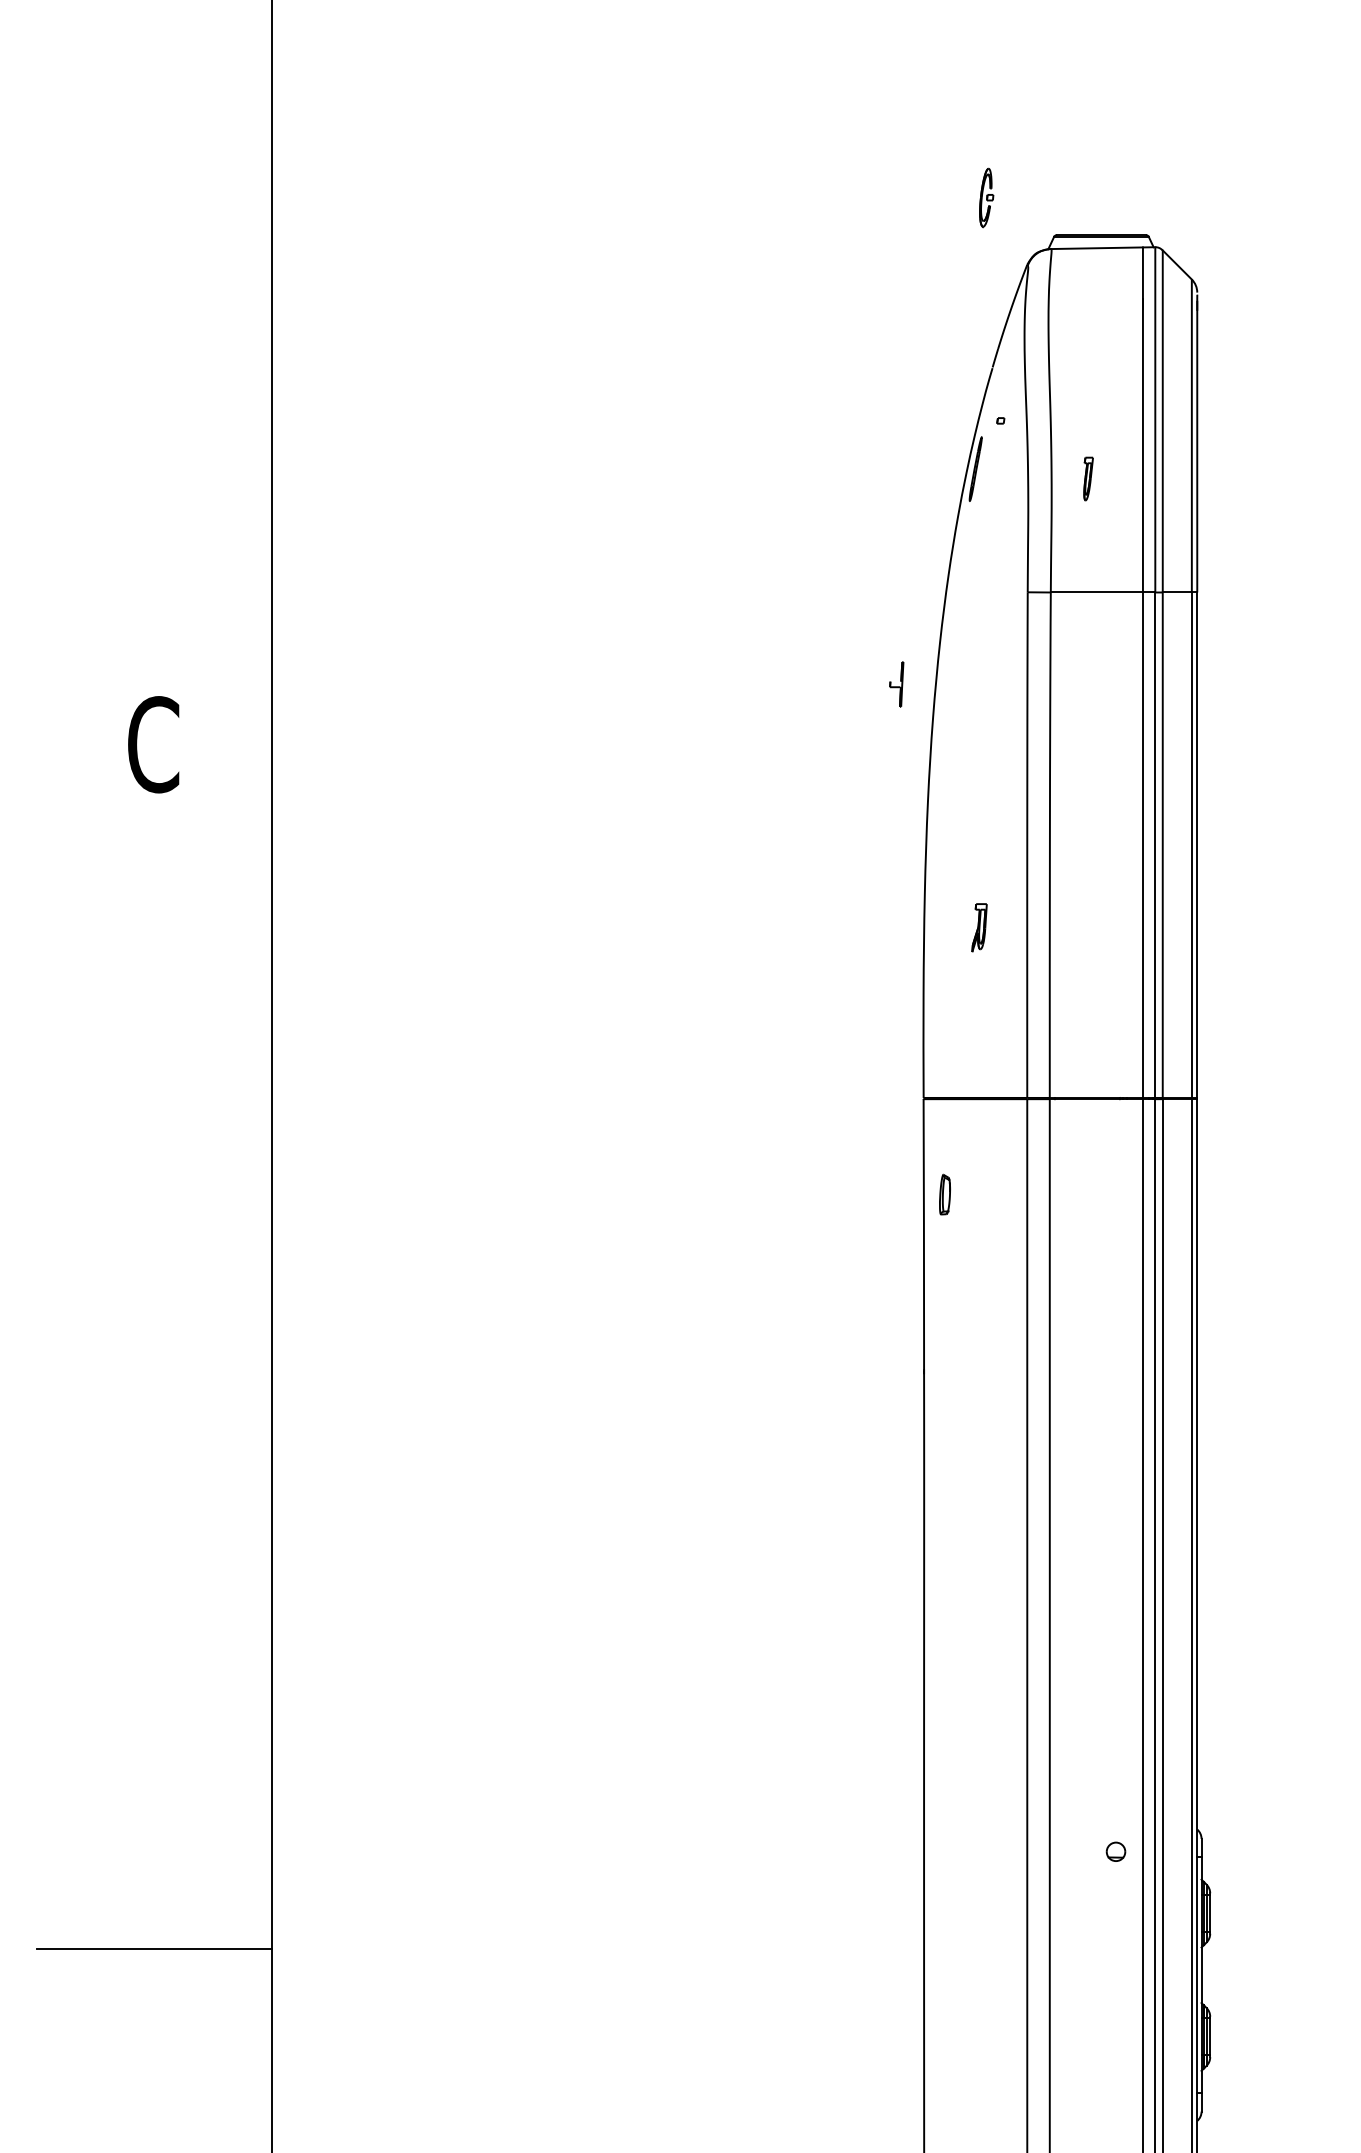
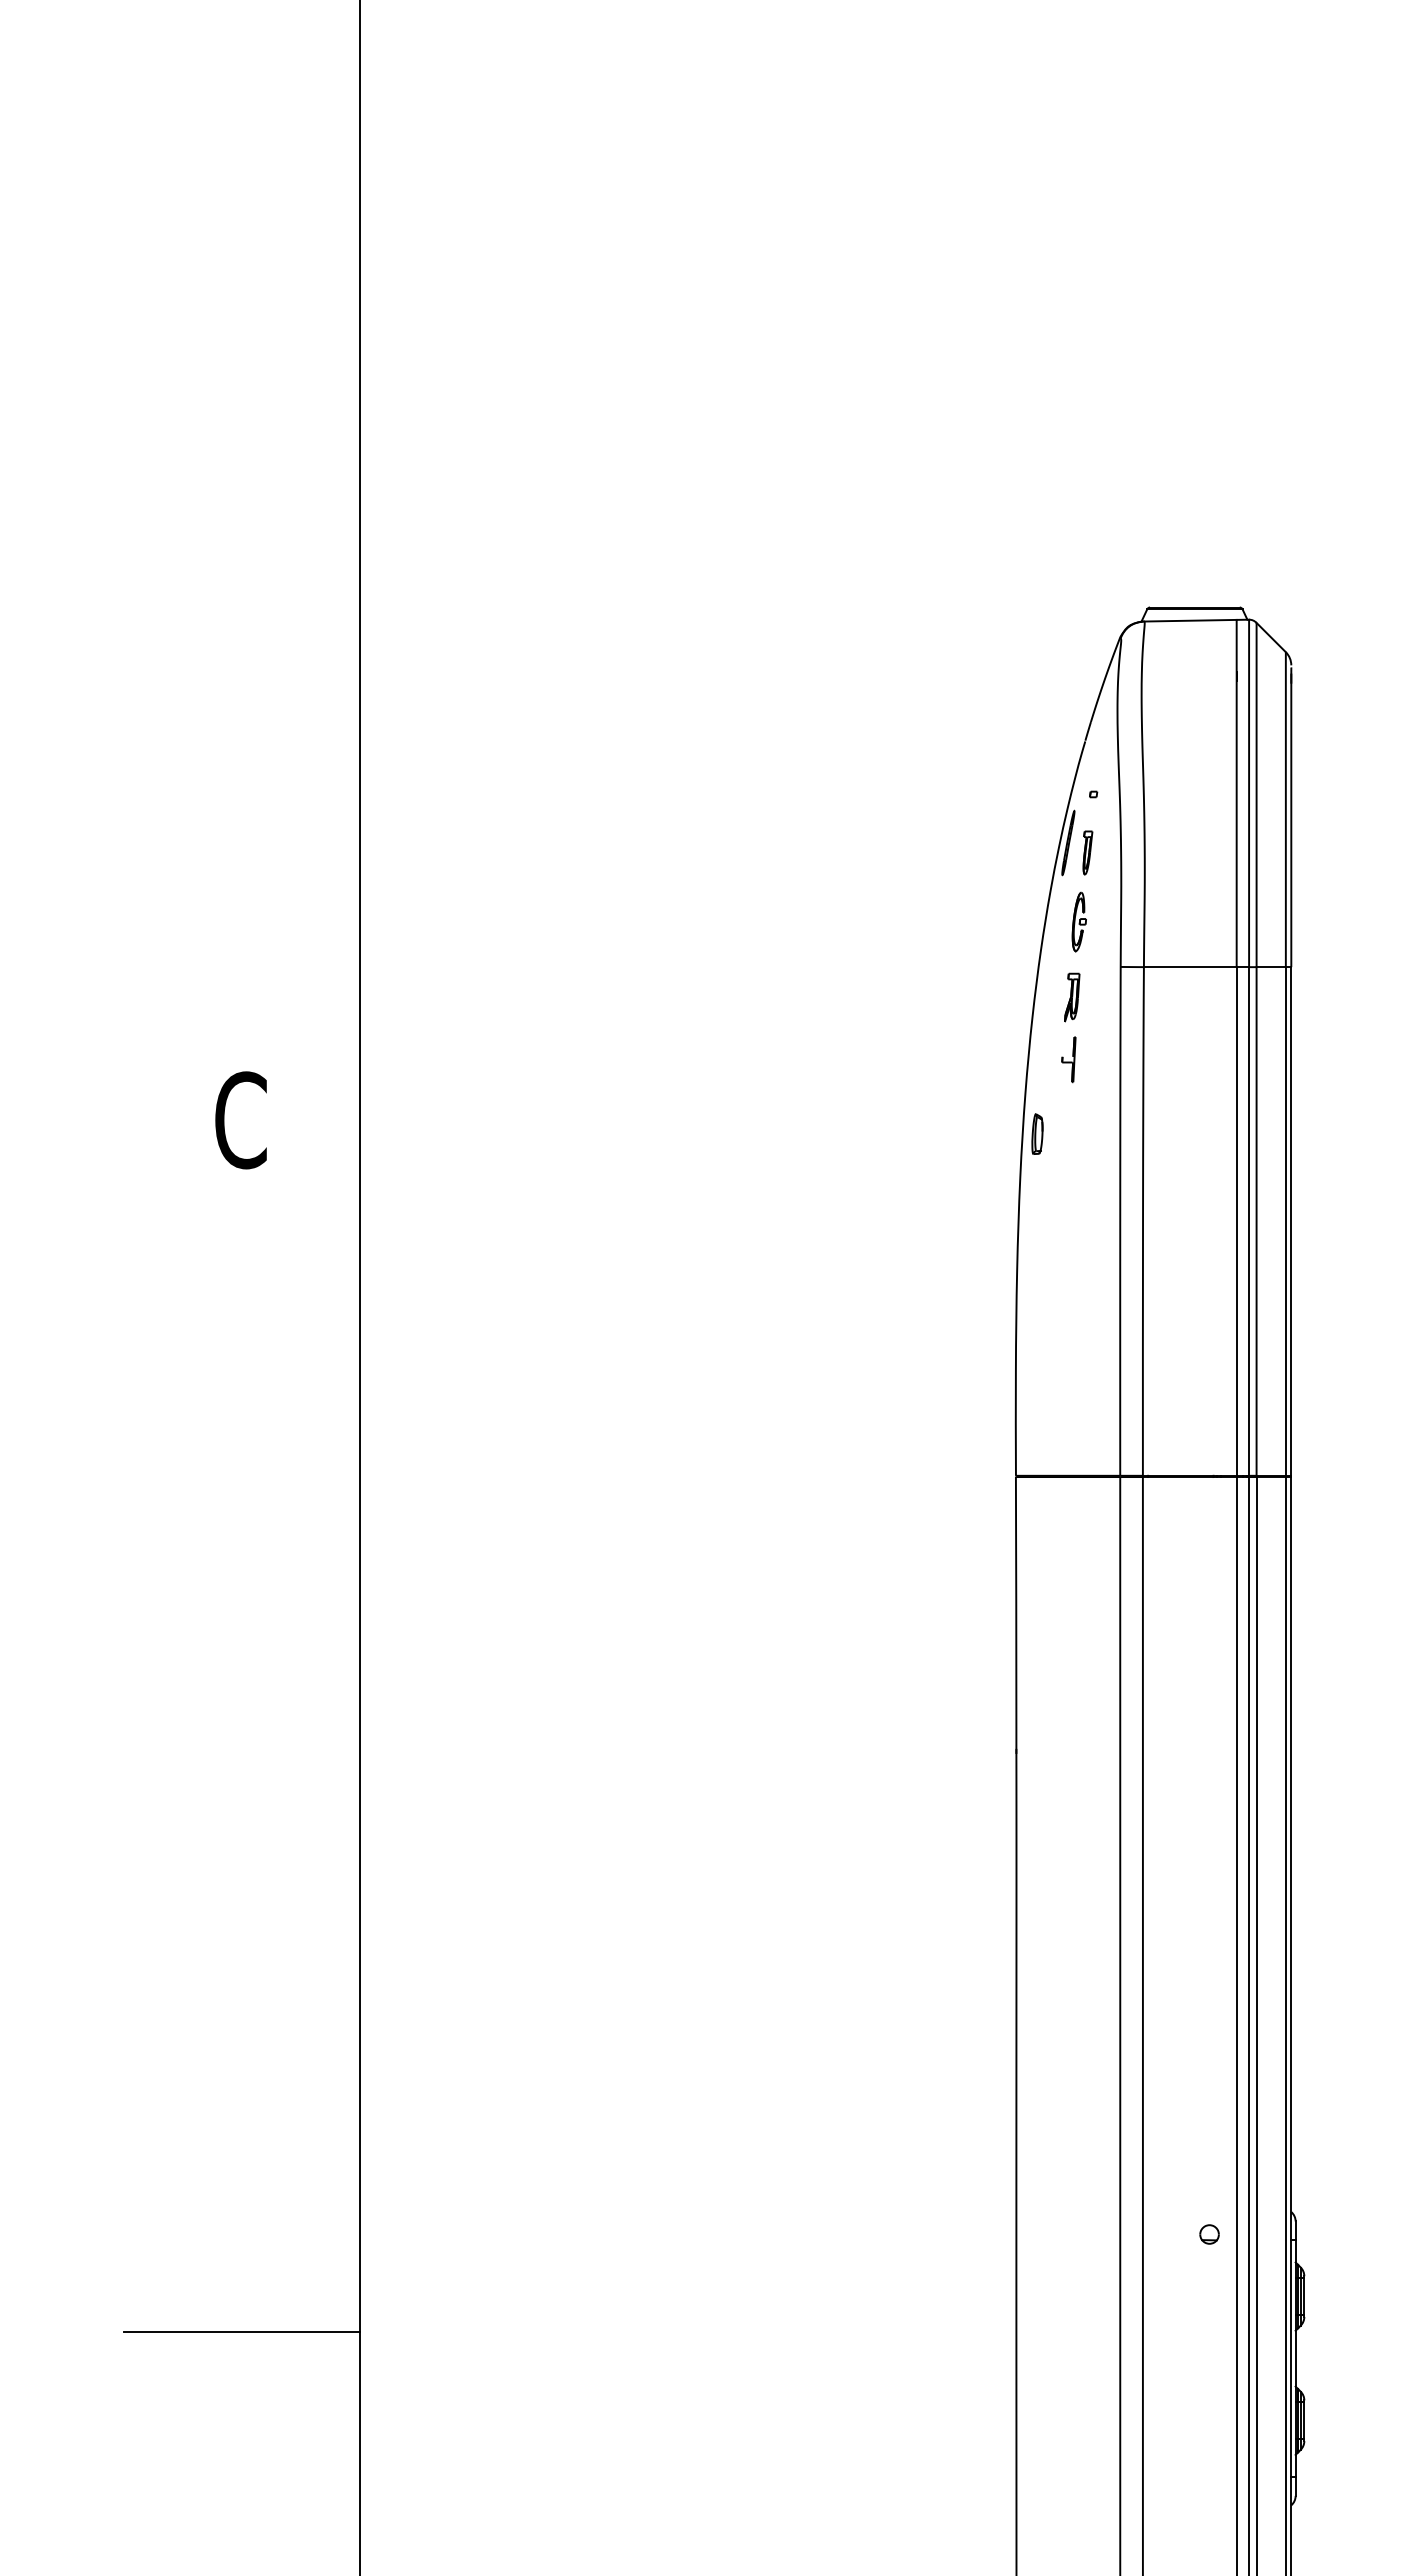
part: (985, 197) -> (1078, 921), moved
part: (1088, 478) -> (1087, 852), moved
part: (896, 684) -> (1068, 1059), moved
part: (979, 927) -> (1072, 997), moved
part: (945, 1194) -> (1037, 1133), moved

